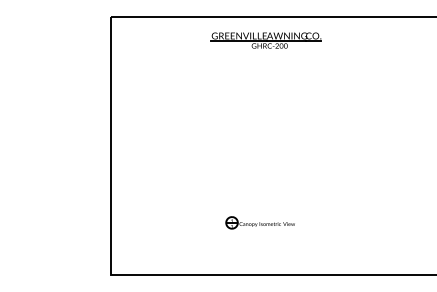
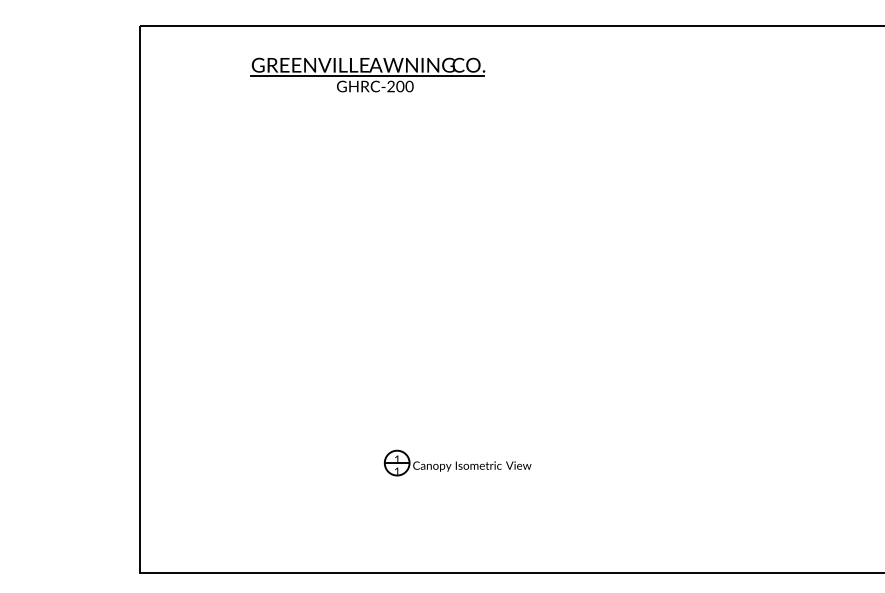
part: (265, 40) -> (366, 74), moved

